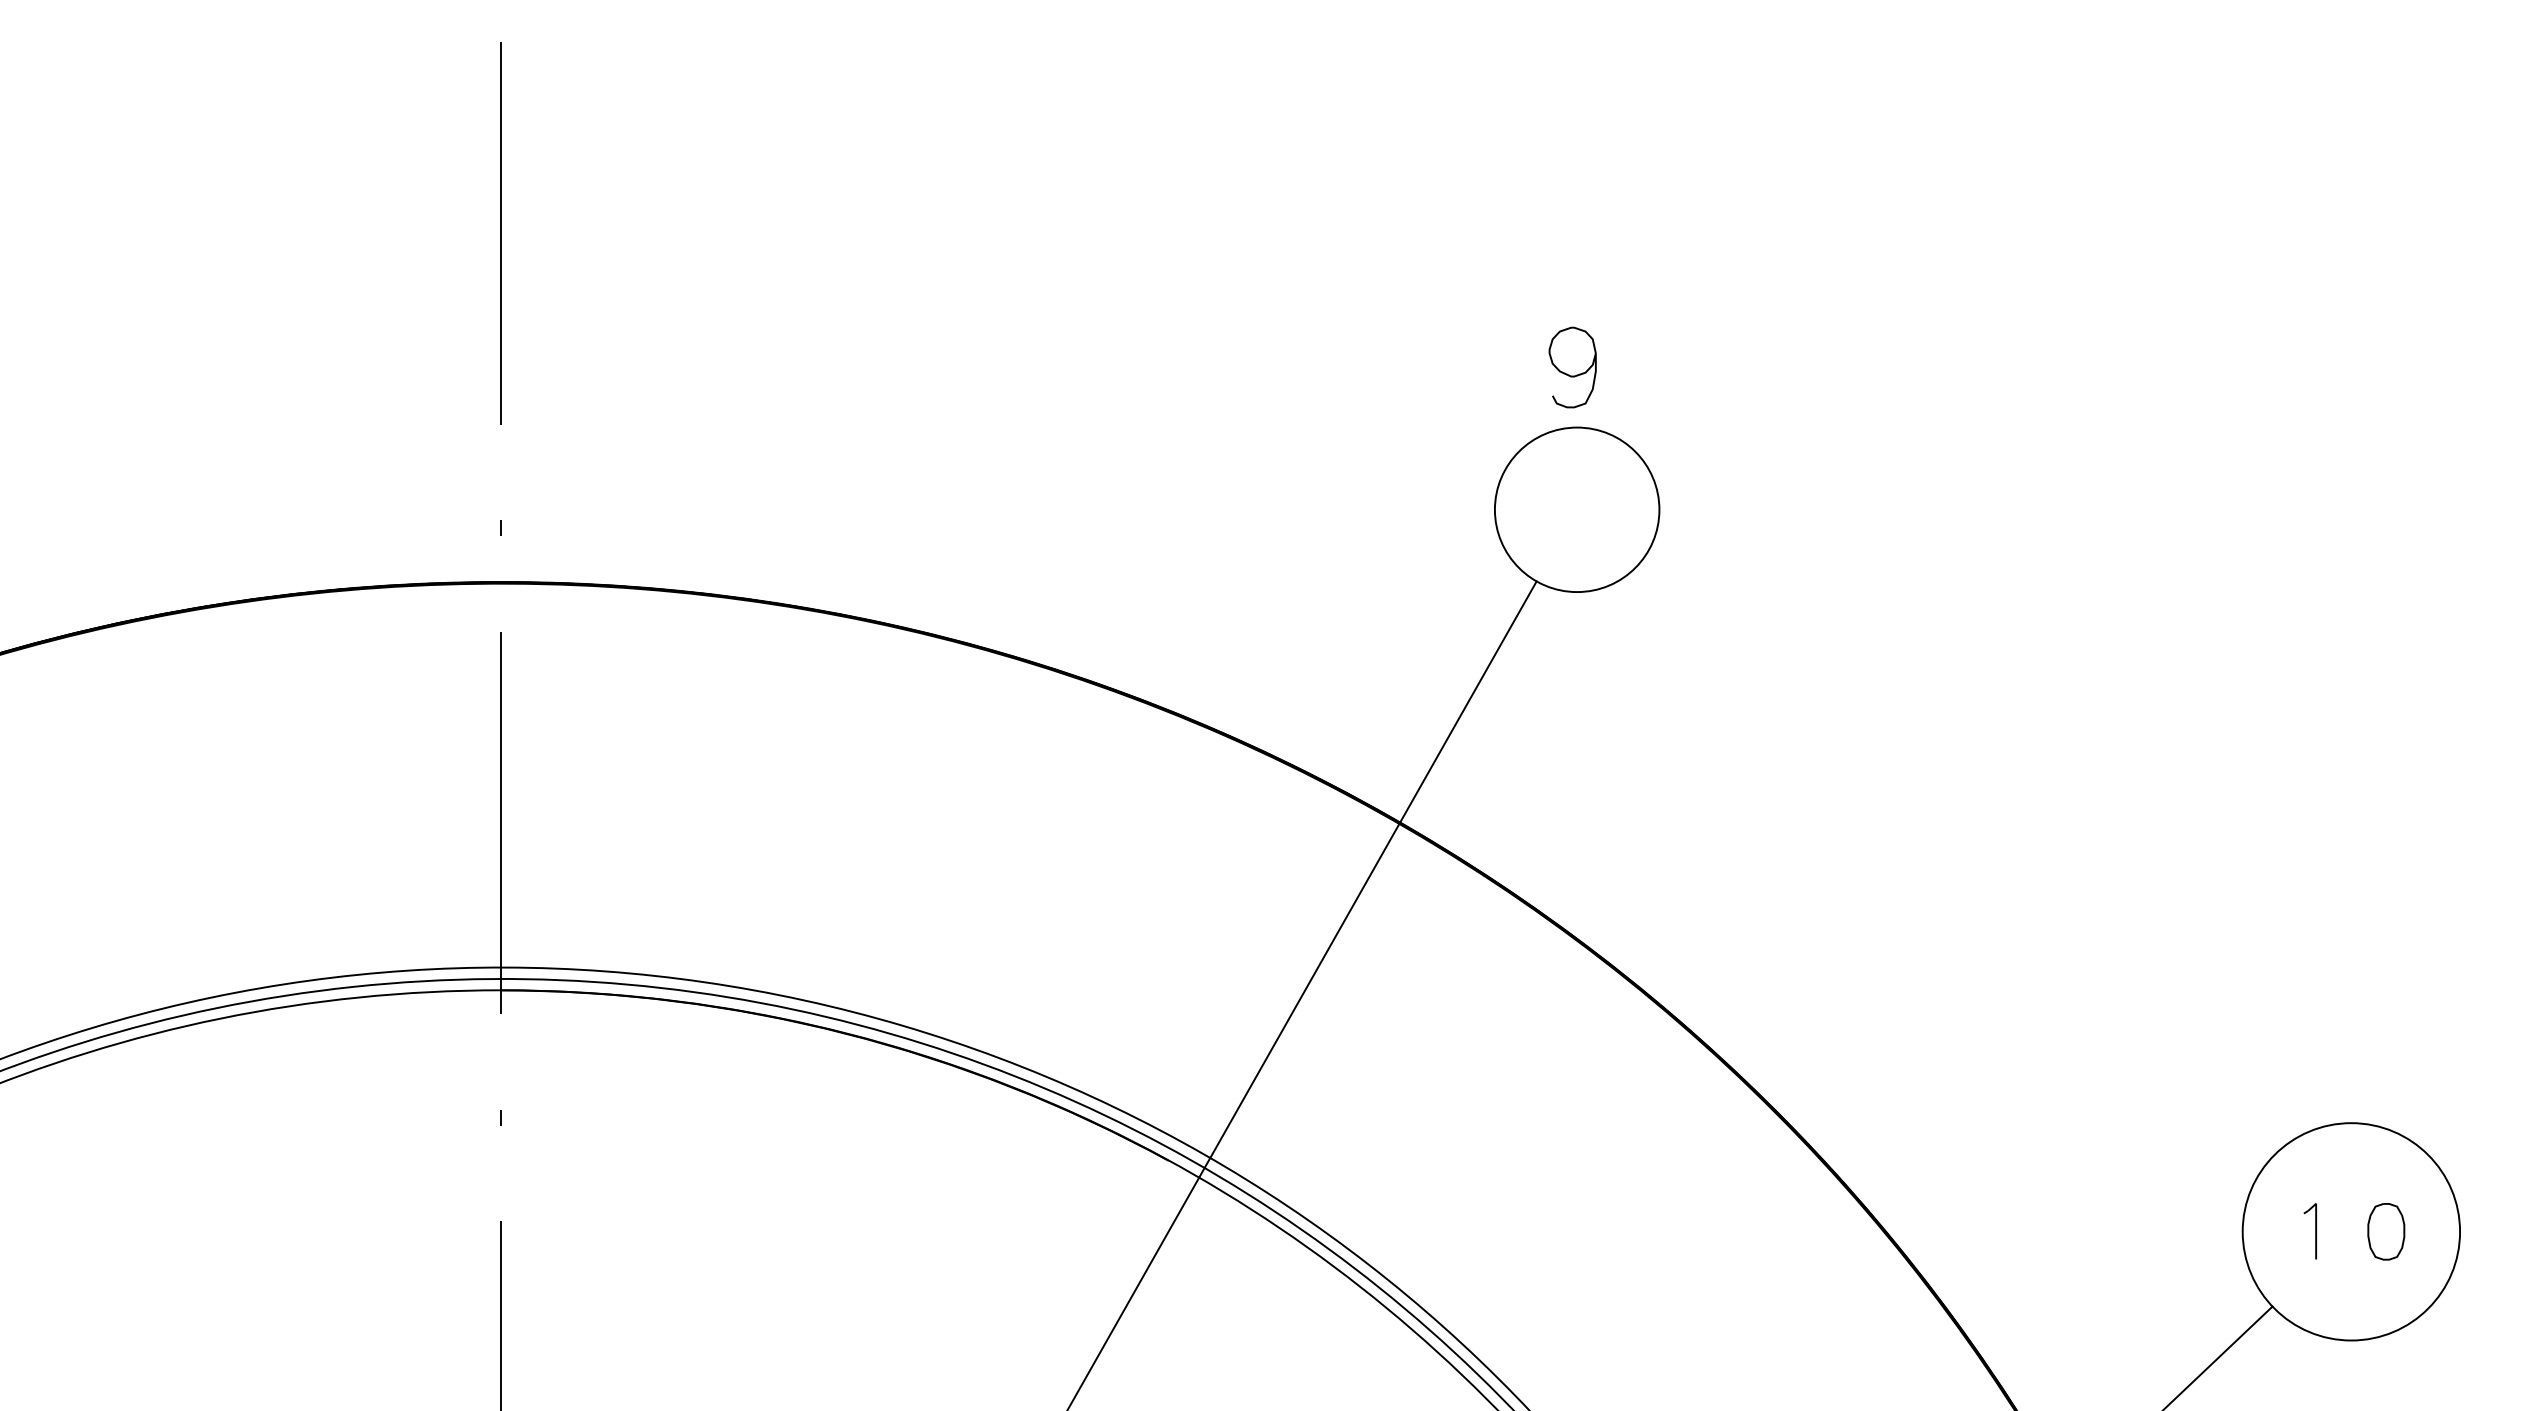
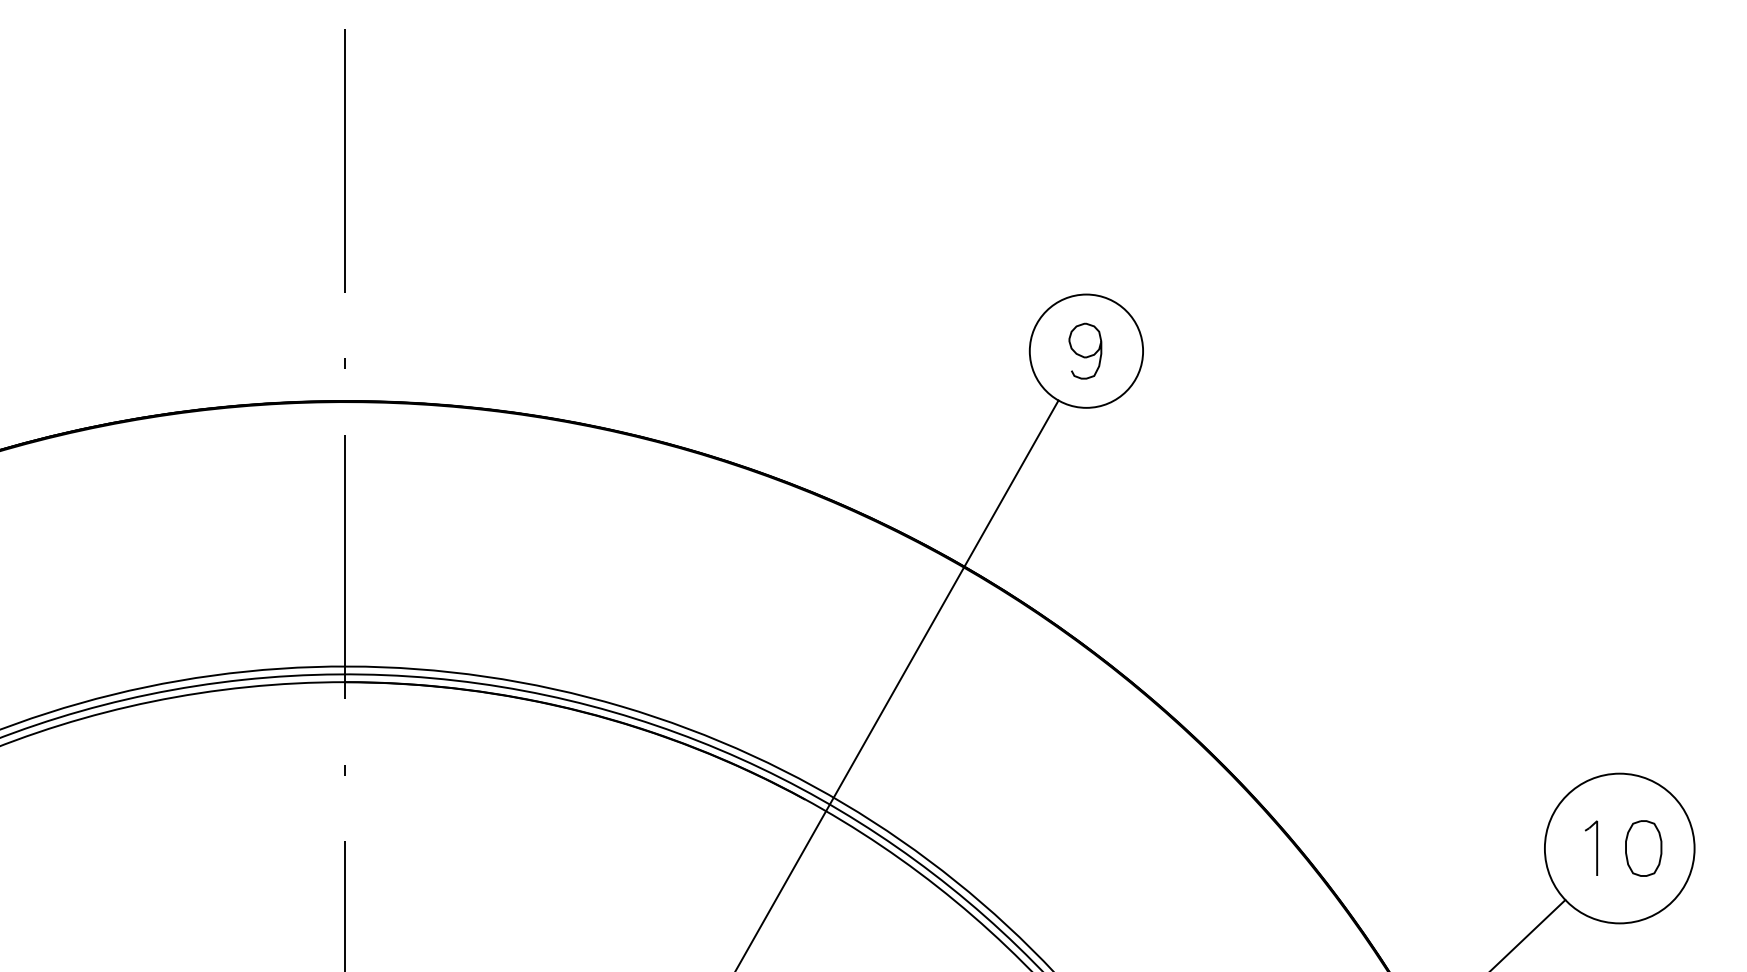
curve: (1568, 373) -> (1082, 355), moved
part: (2310, 1230) -> (1591, 847), size x1.43
part: (2385, 1231) -> (1643, 848), size x1.43

